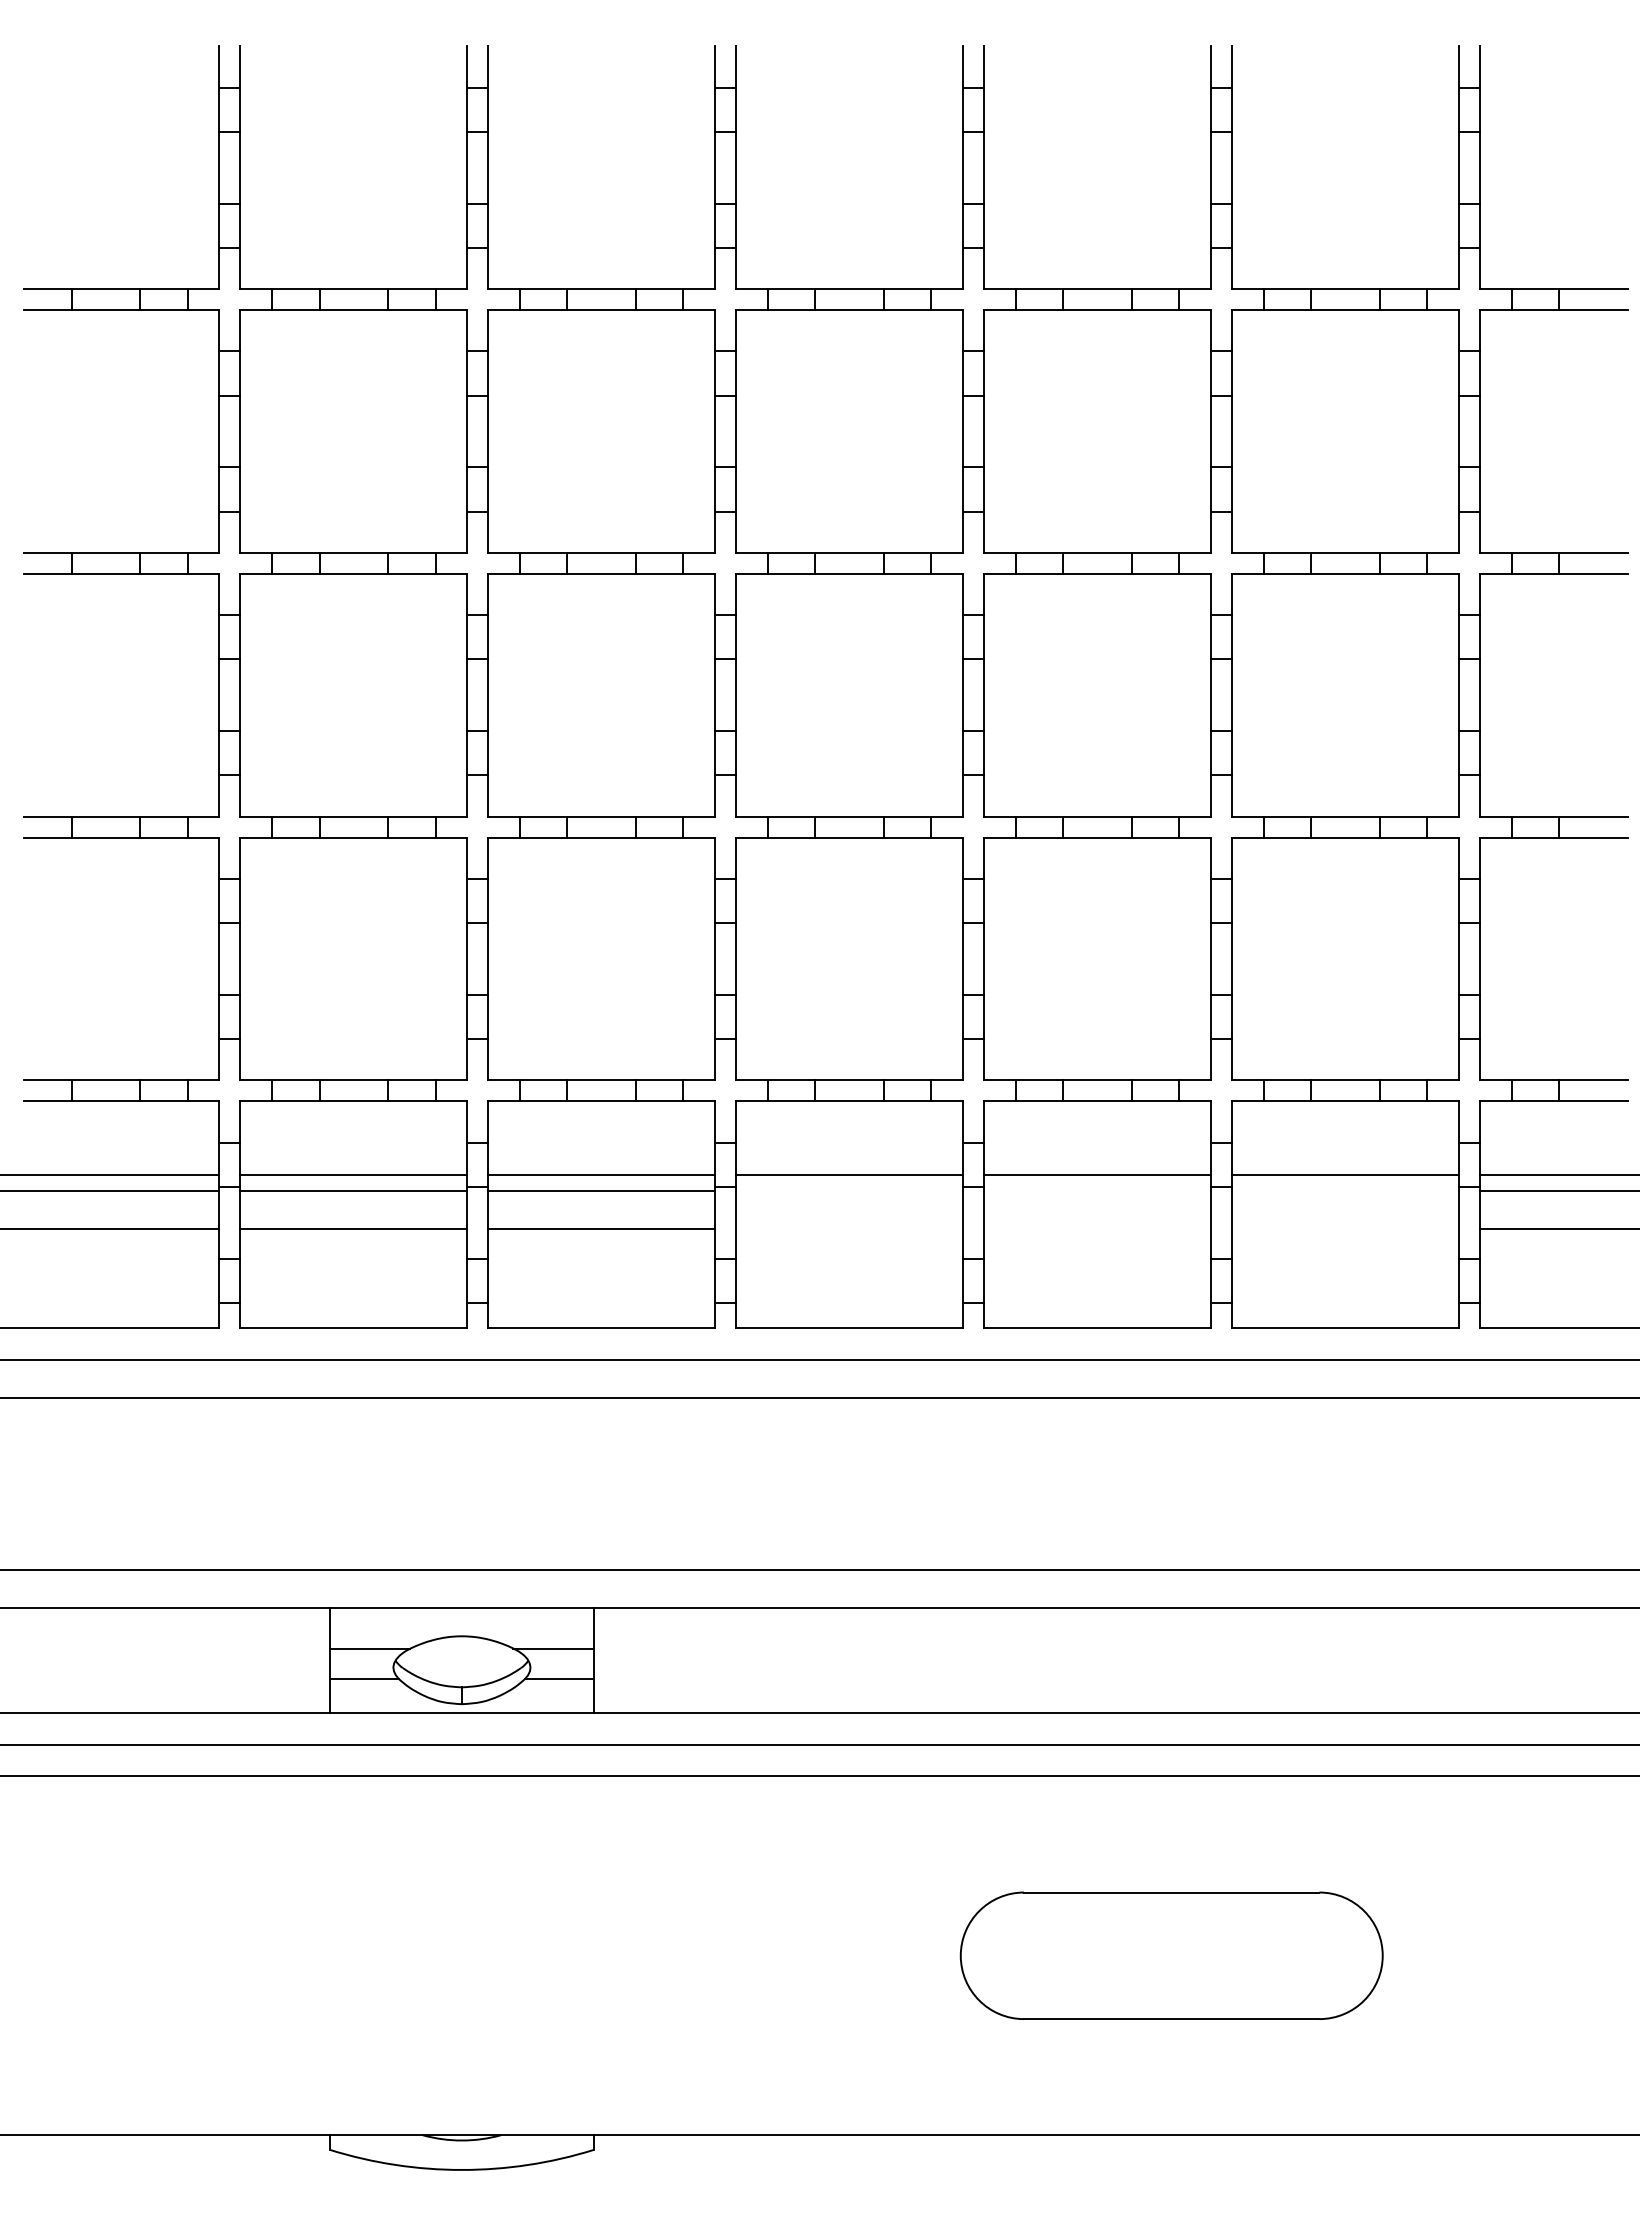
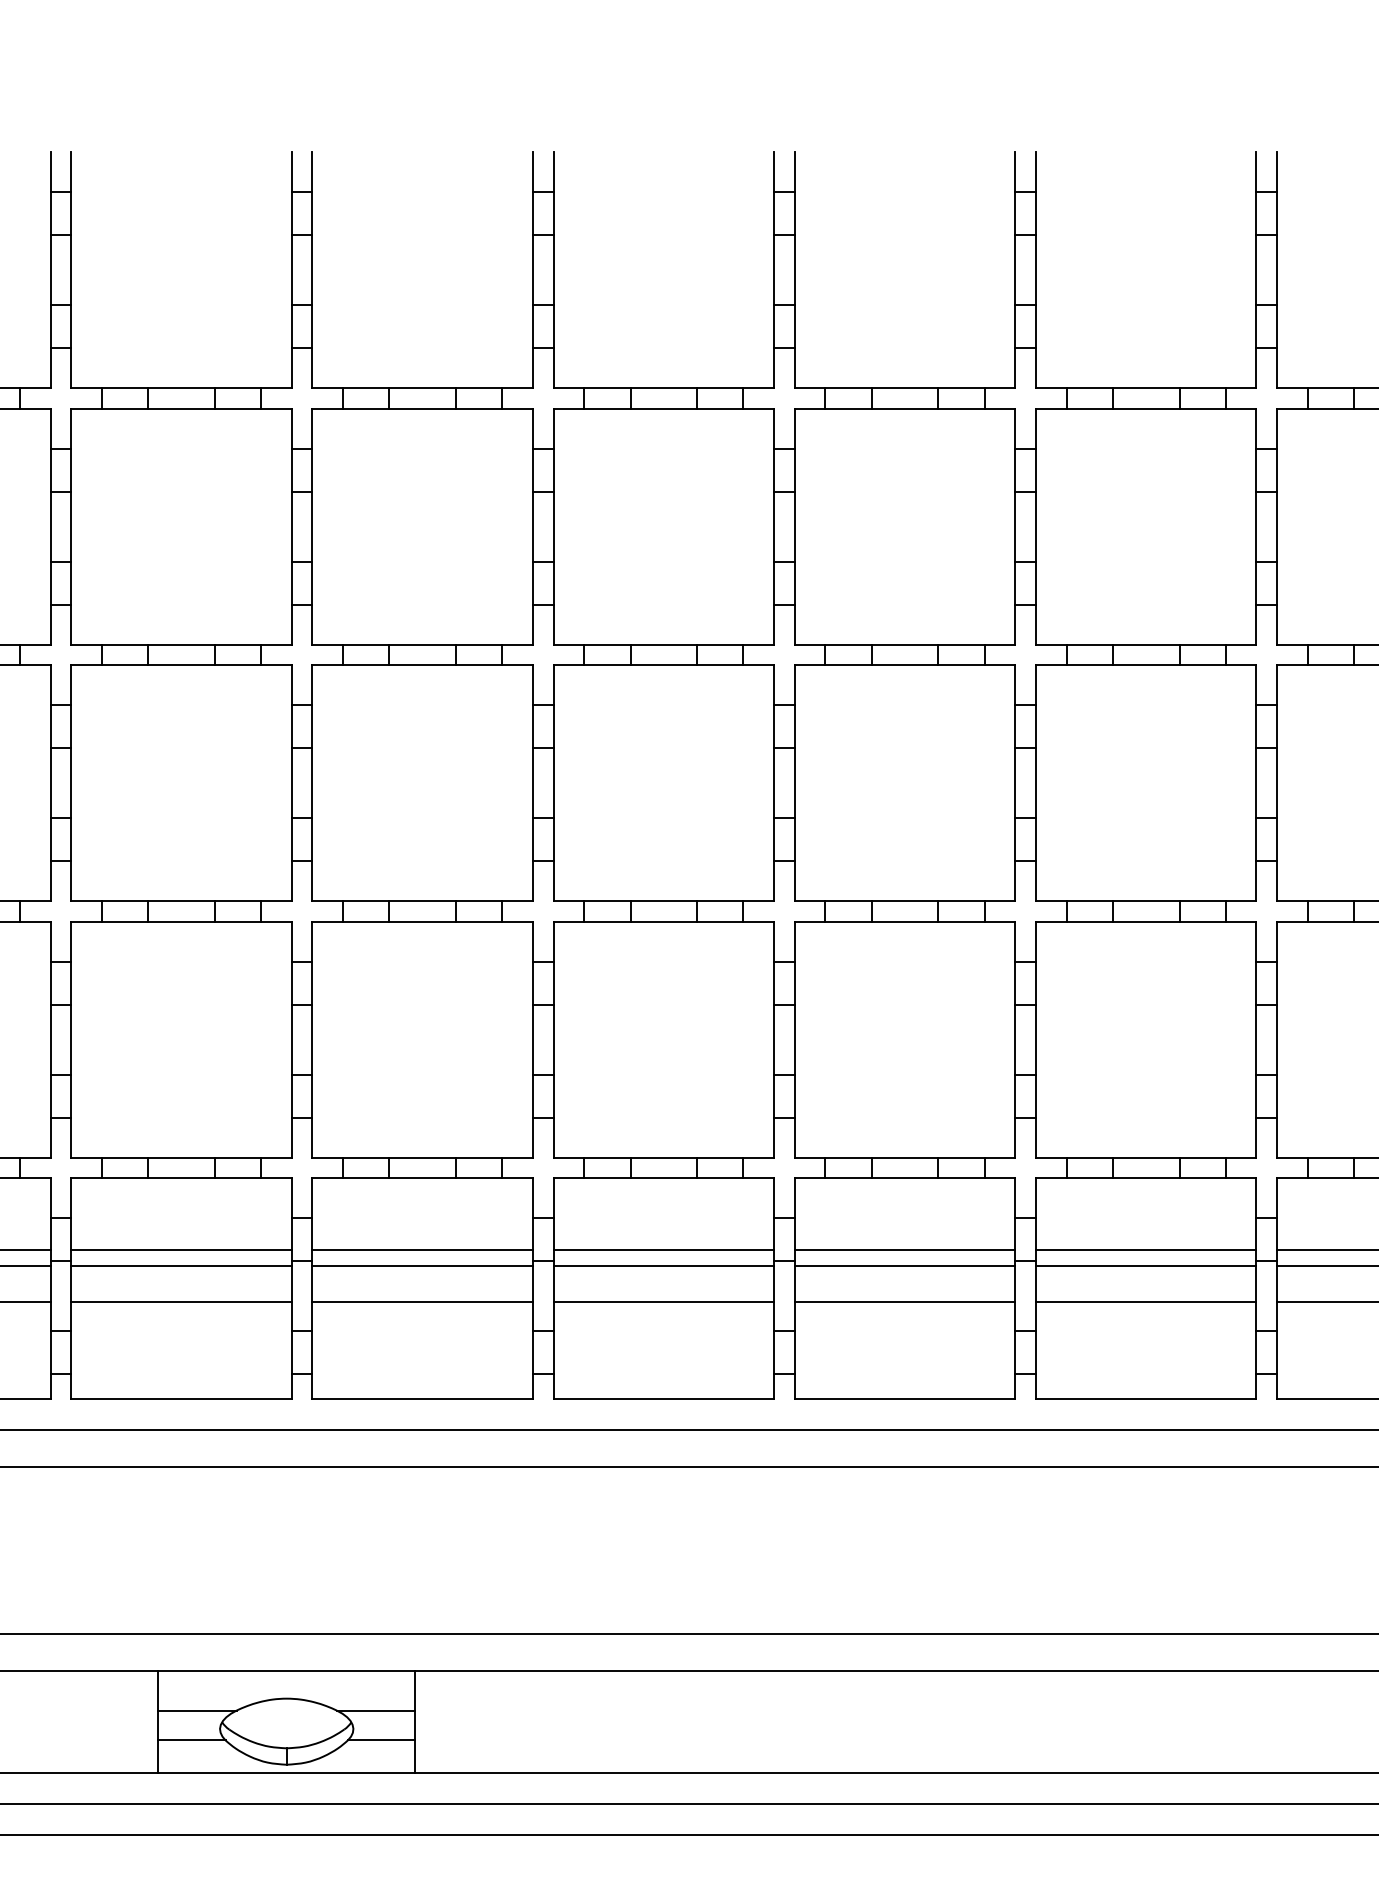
line: (849, 1191) -> (663, 1265), added
line: (1097, 1191) -> (905, 1265), added
line: (1344, 1191) -> (1145, 1265), added
line: (849, 1229) -> (663, 1302), added
line: (1097, 1229) -> (905, 1302), added
line: (1344, 1229) -> (1145, 1302), added

